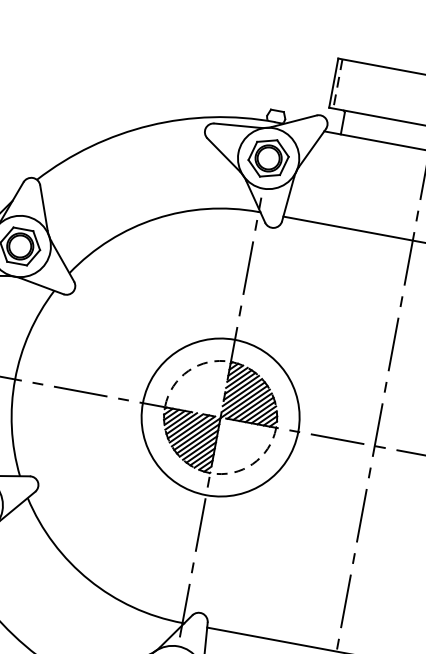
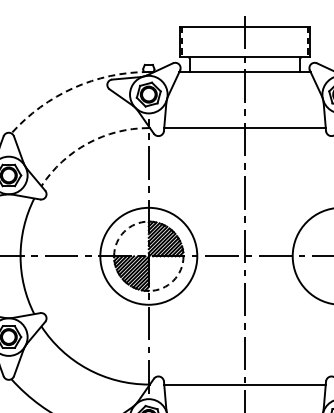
arc: (149, 126) -> (73, 88), solid -> dashed
arc: (155, 218) -> (87, 143), solid -> dashed

